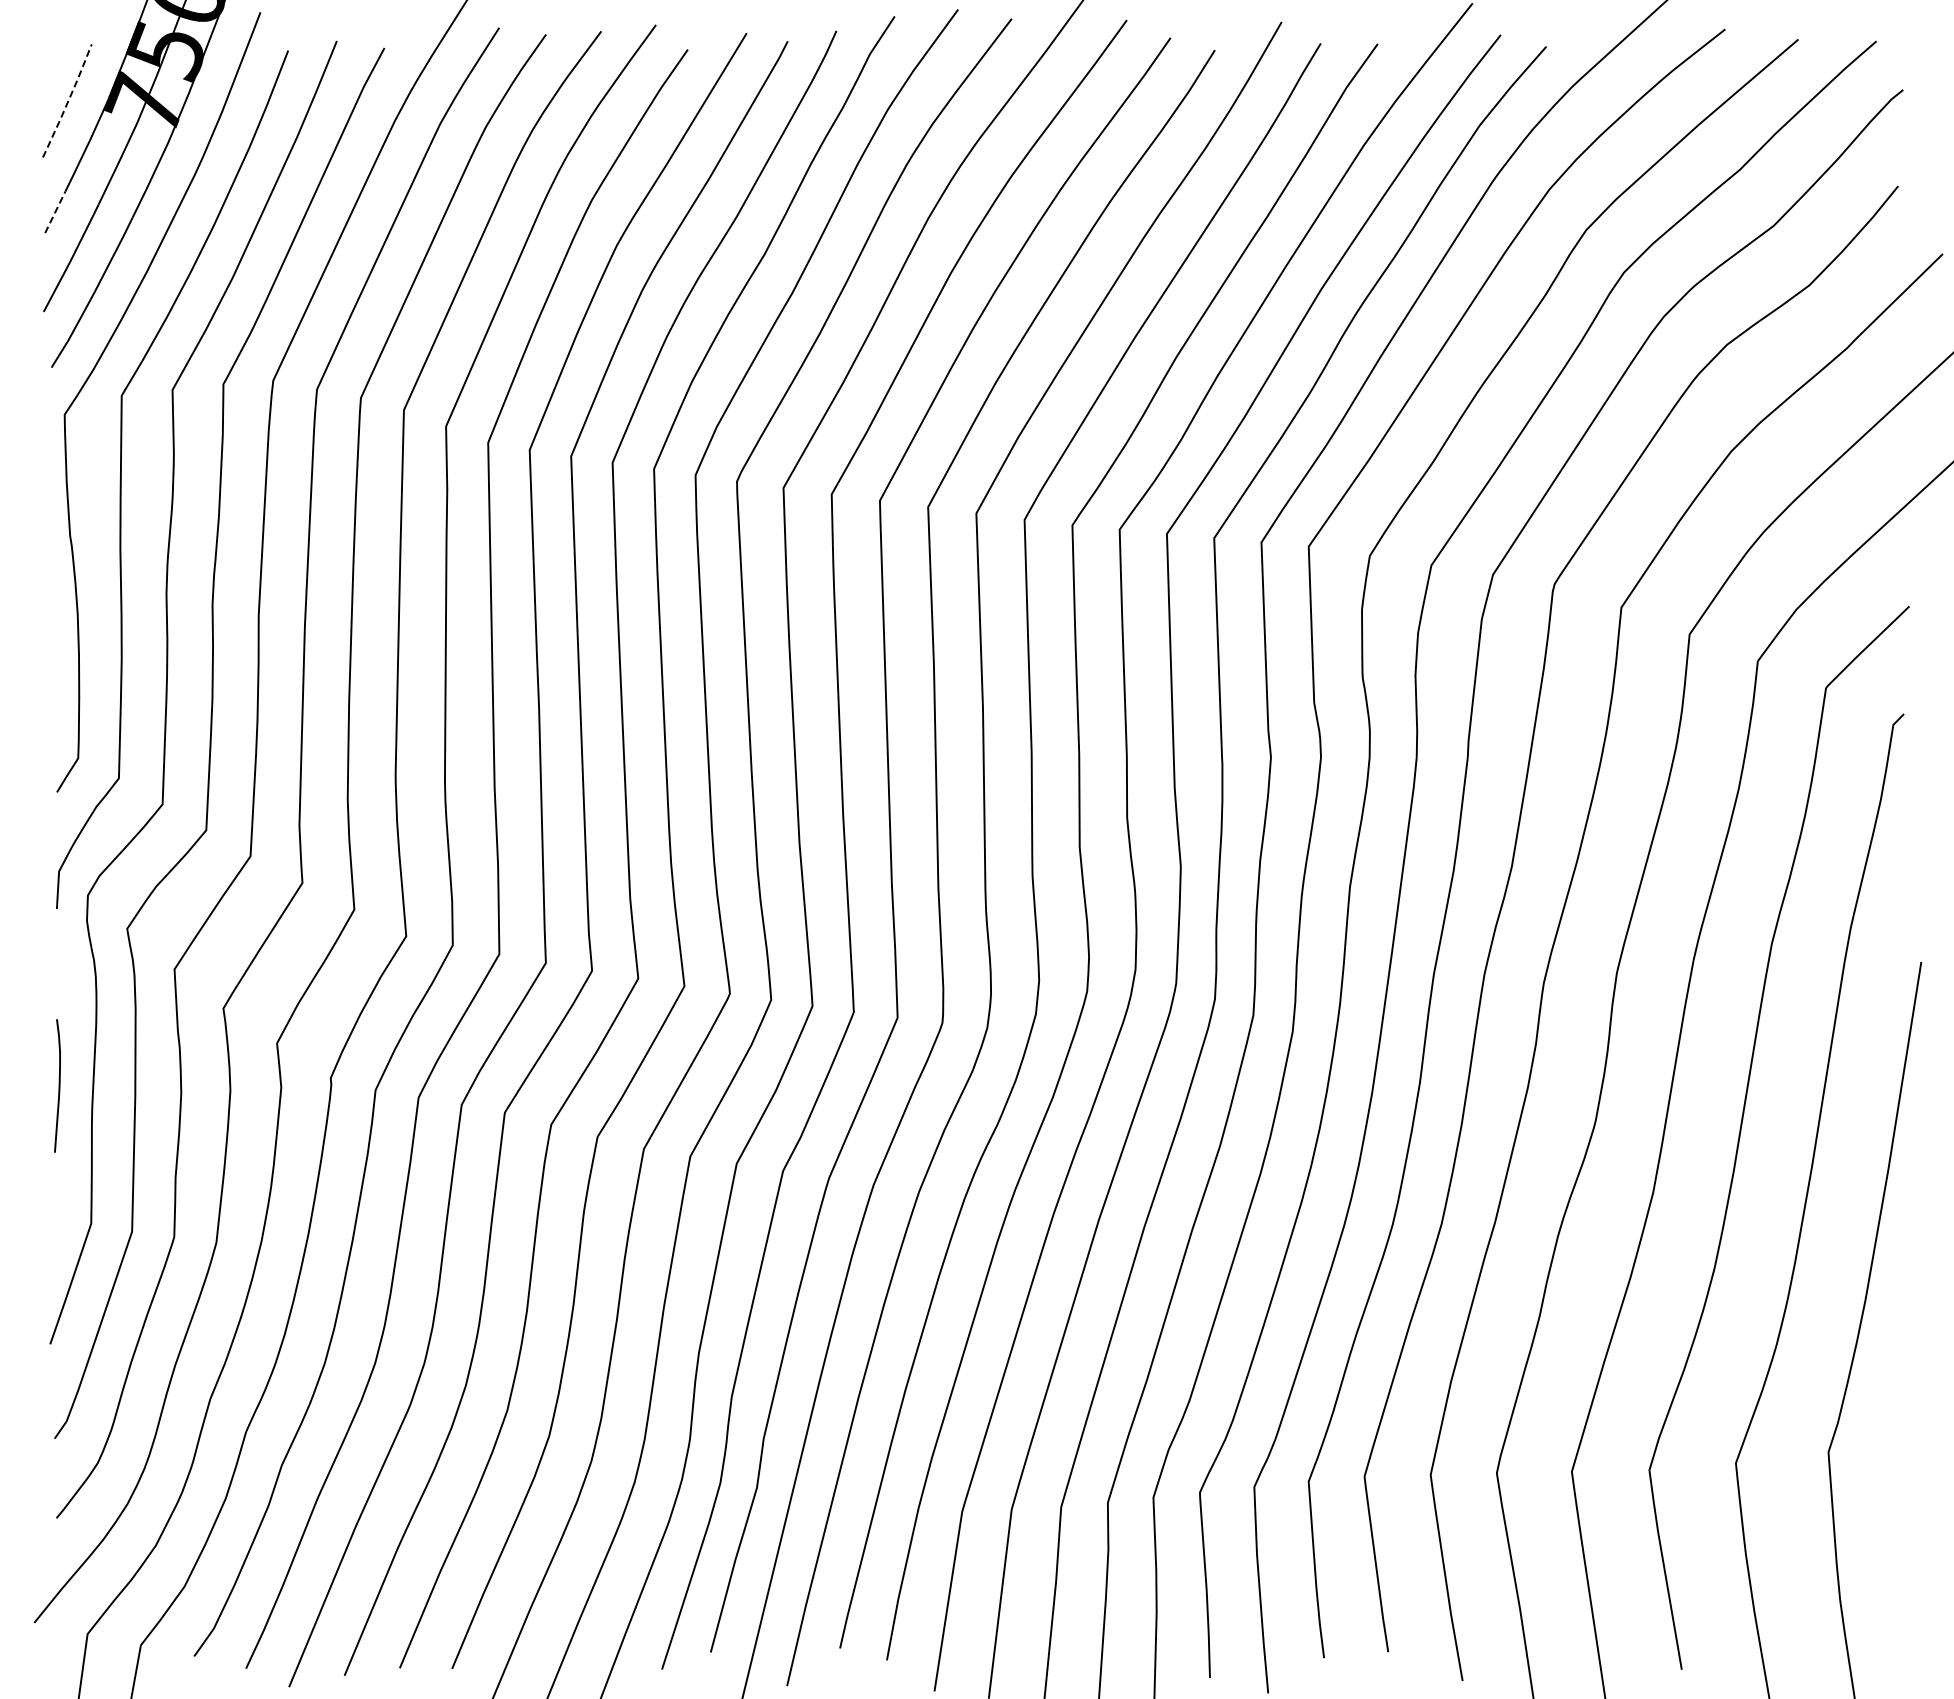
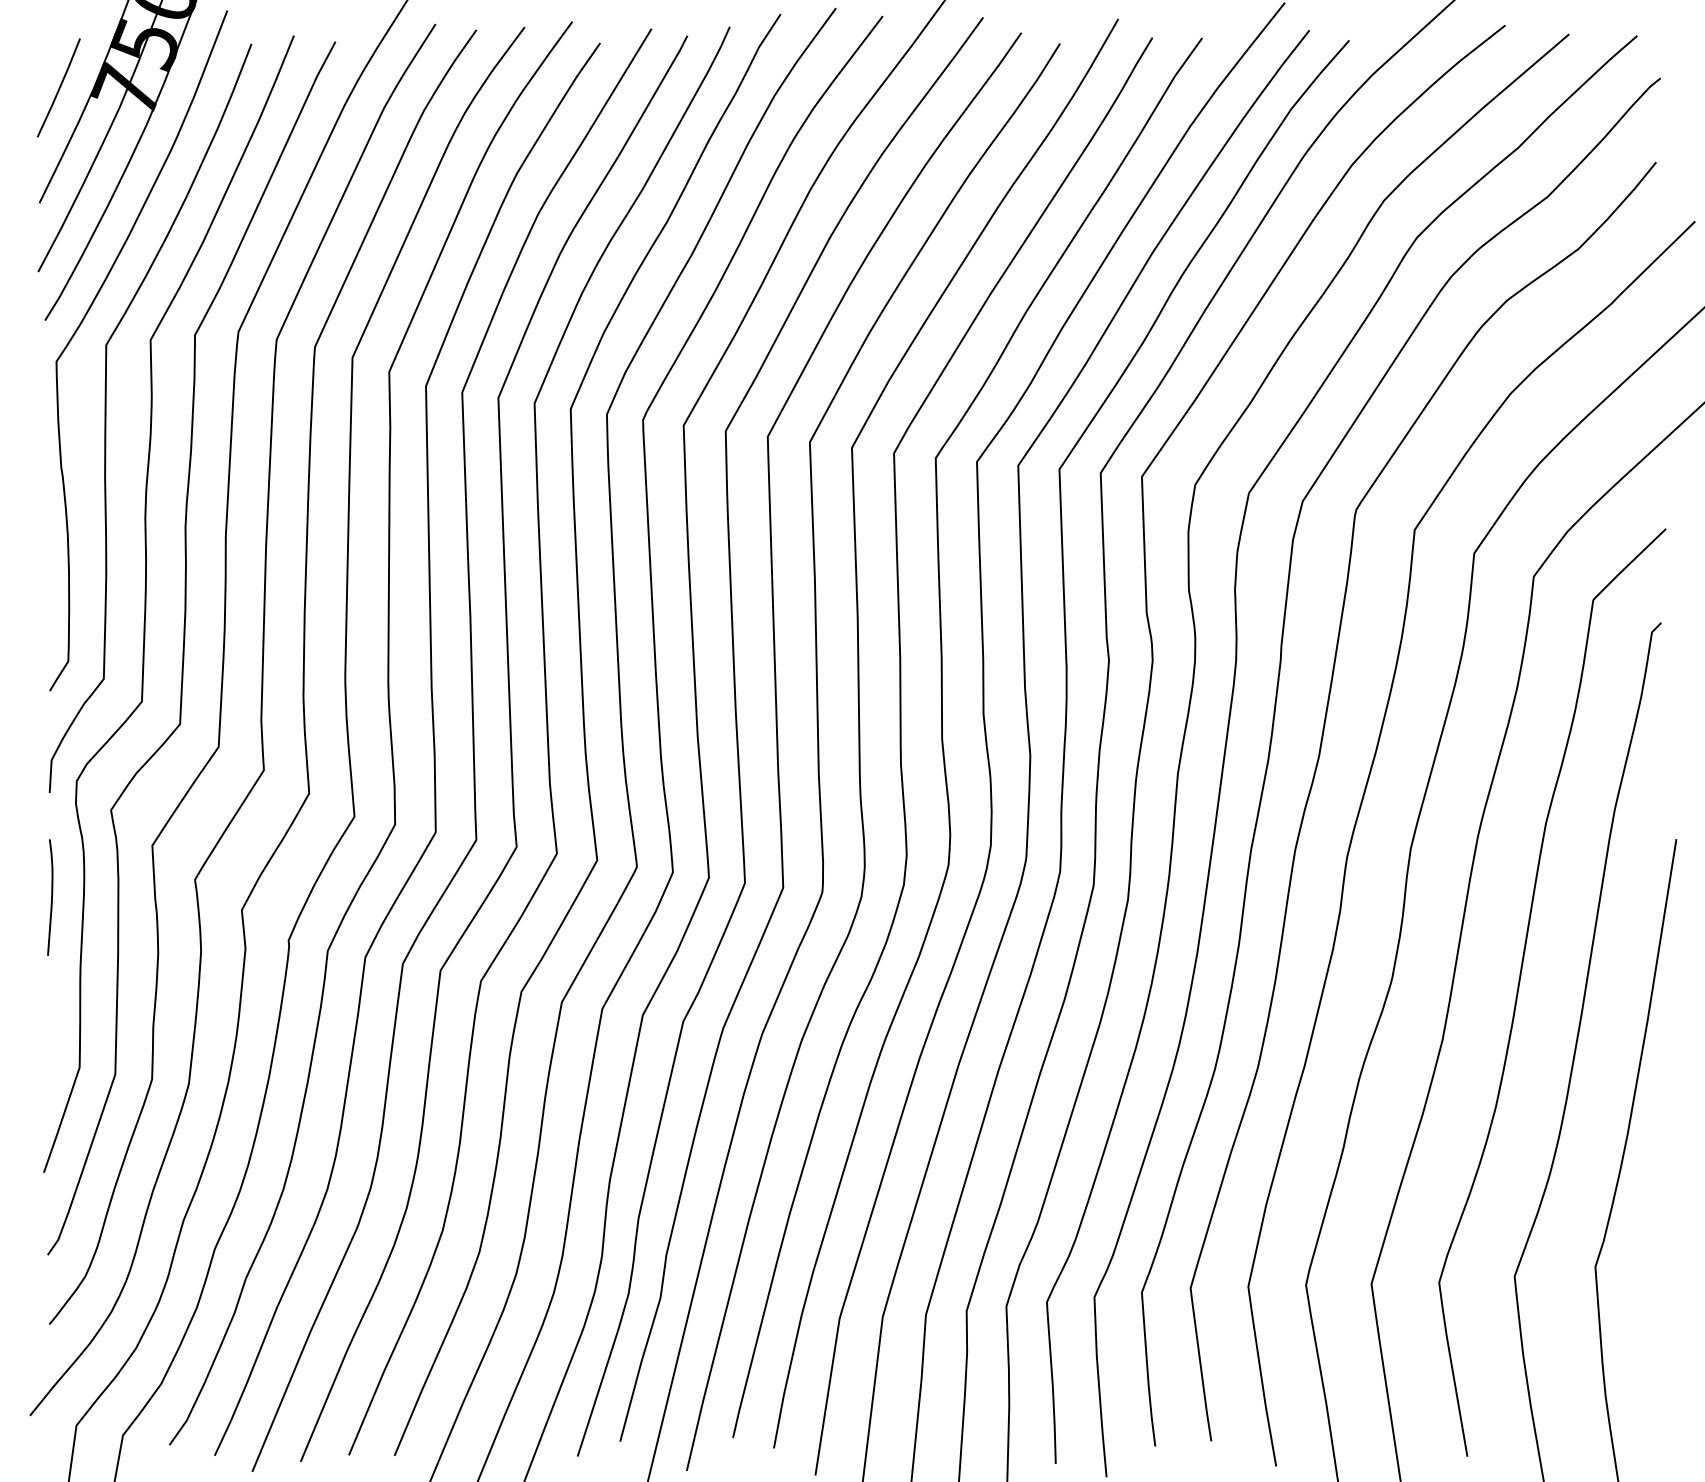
line: (68, 101) -> (59, 88), dashed -> solid
line: (55, 211) -> (48, 184), dashed -> solid
curve: (58, 1085) -> (51, 897), moved

